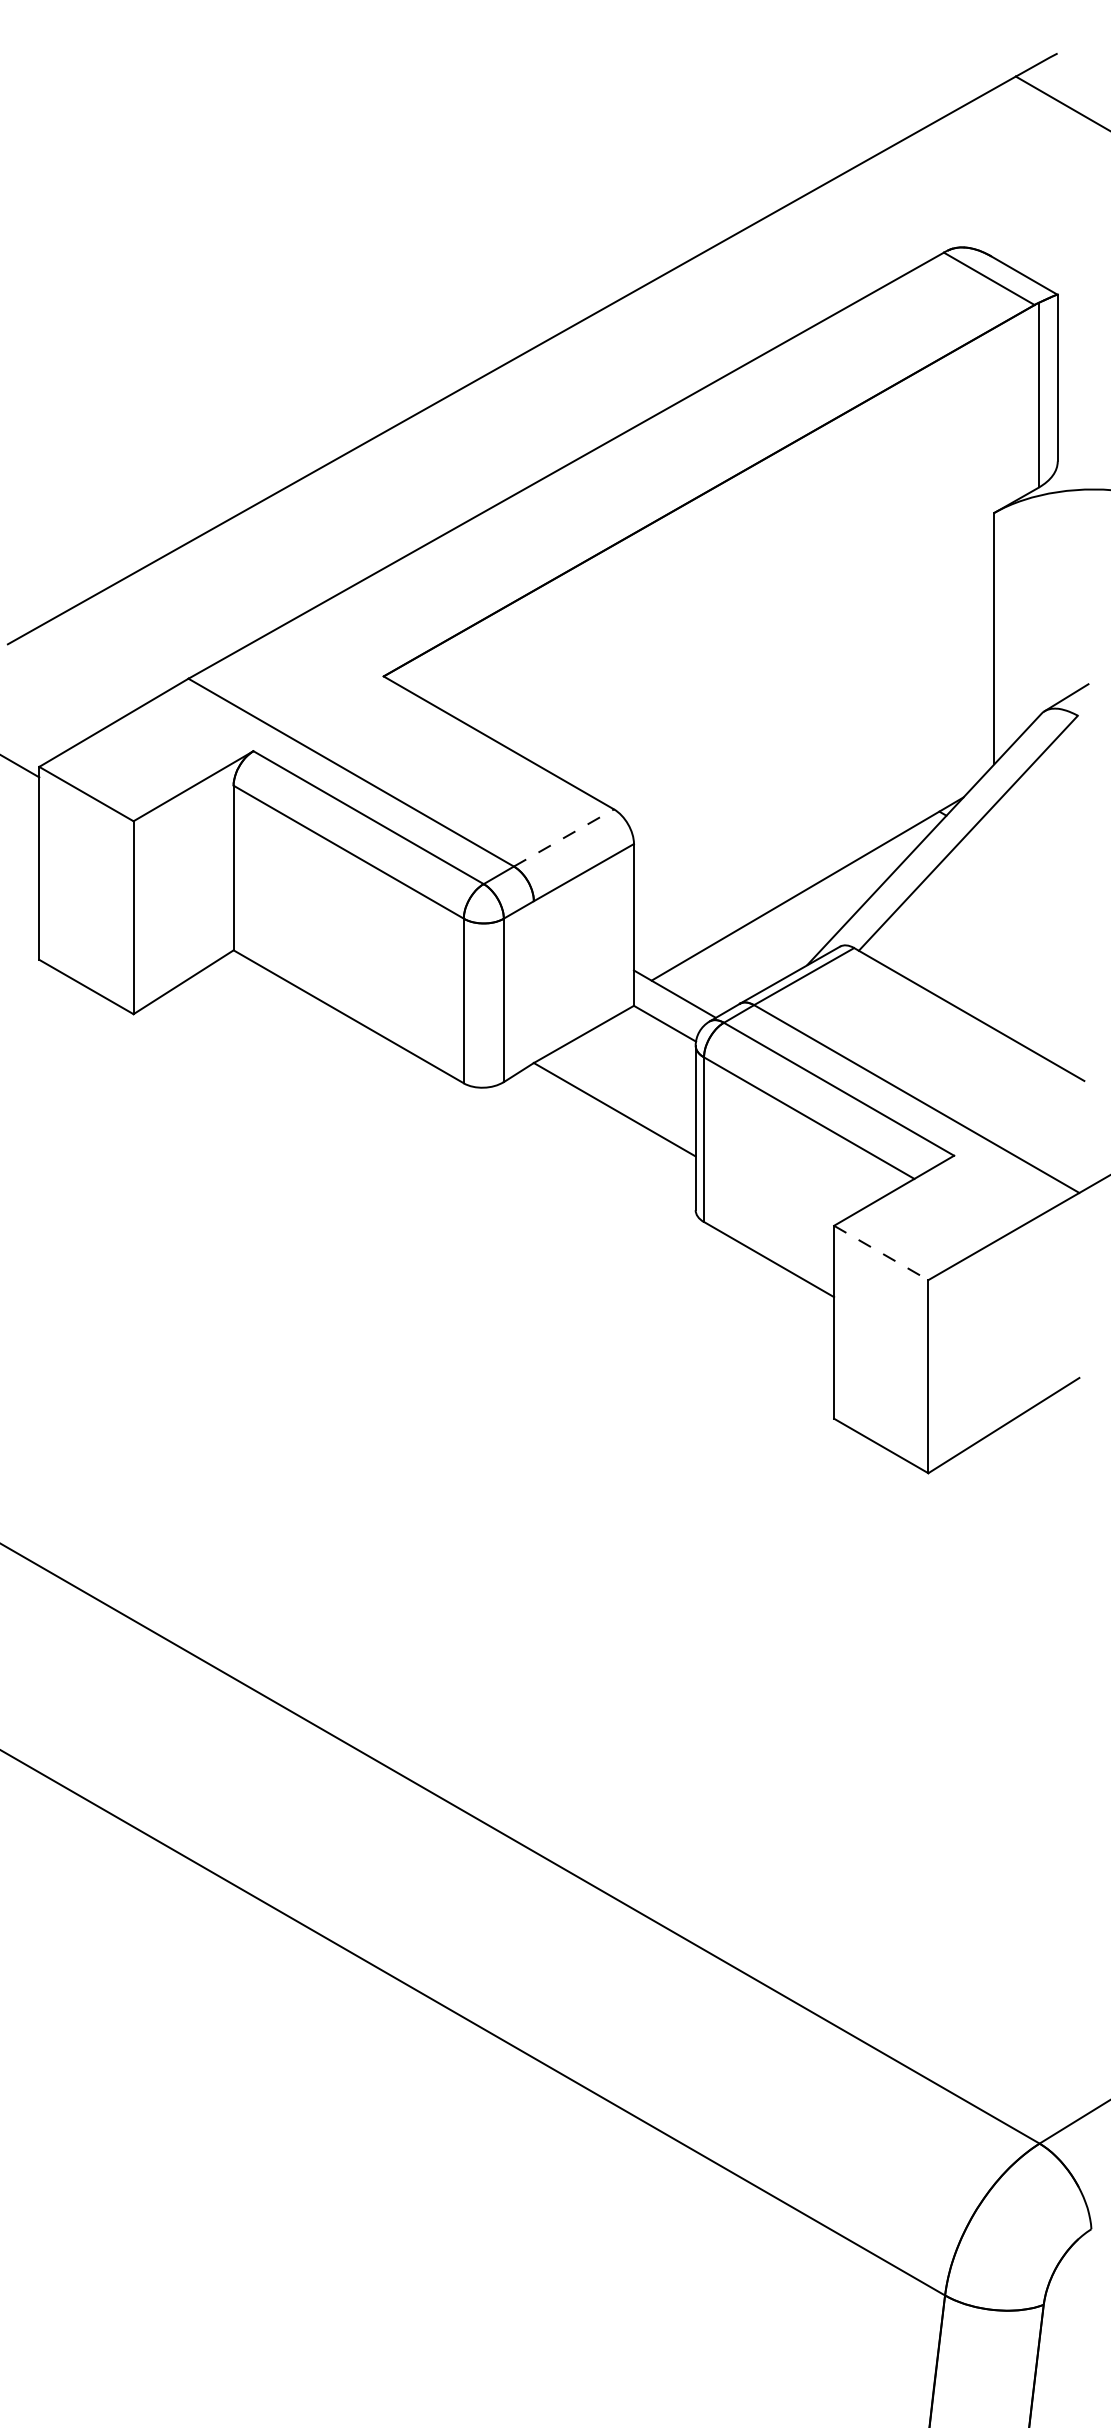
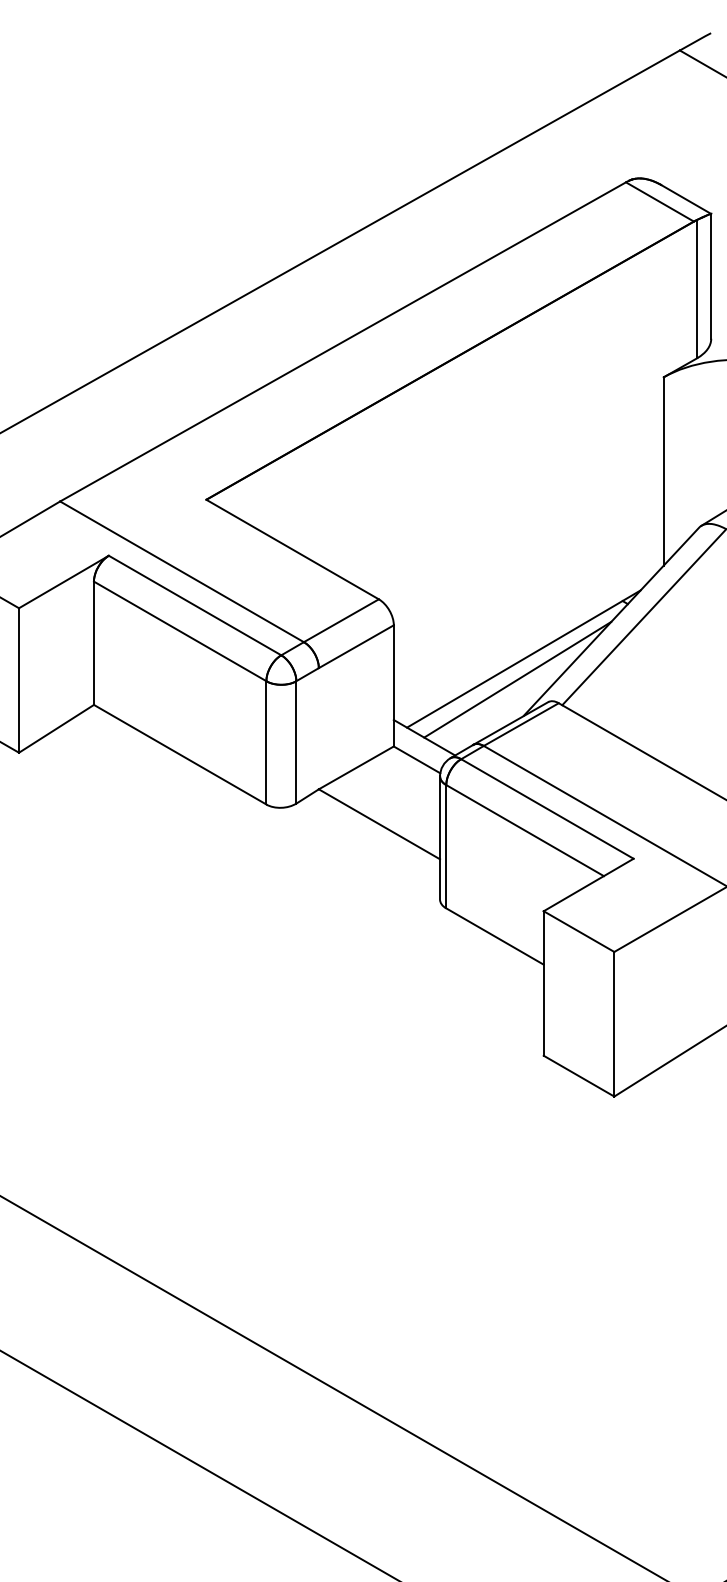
line: (563, 837) -> (341, 620), dashed -> solid
line: (799, 916) -> (517, 679), added
line: (881, 1253) -> (579, 931), dashed -> solid

